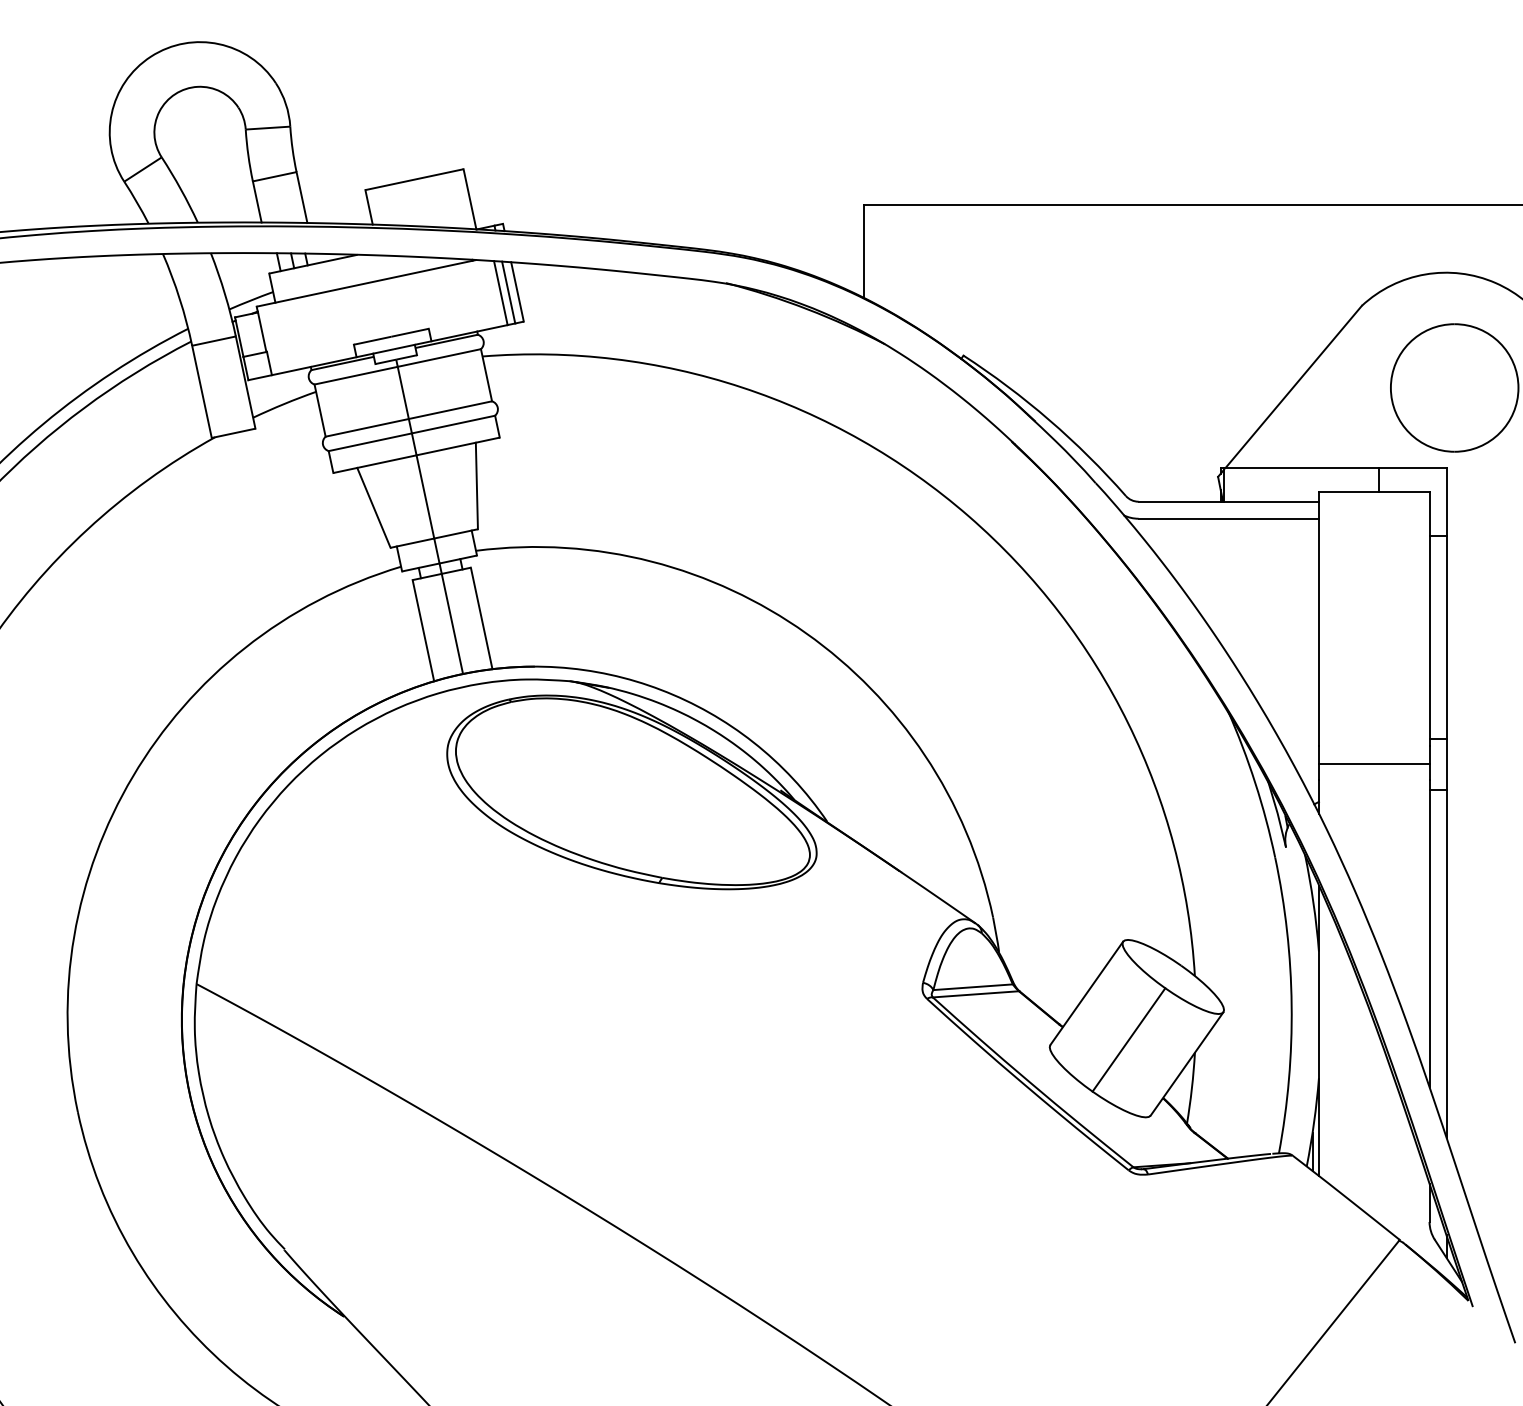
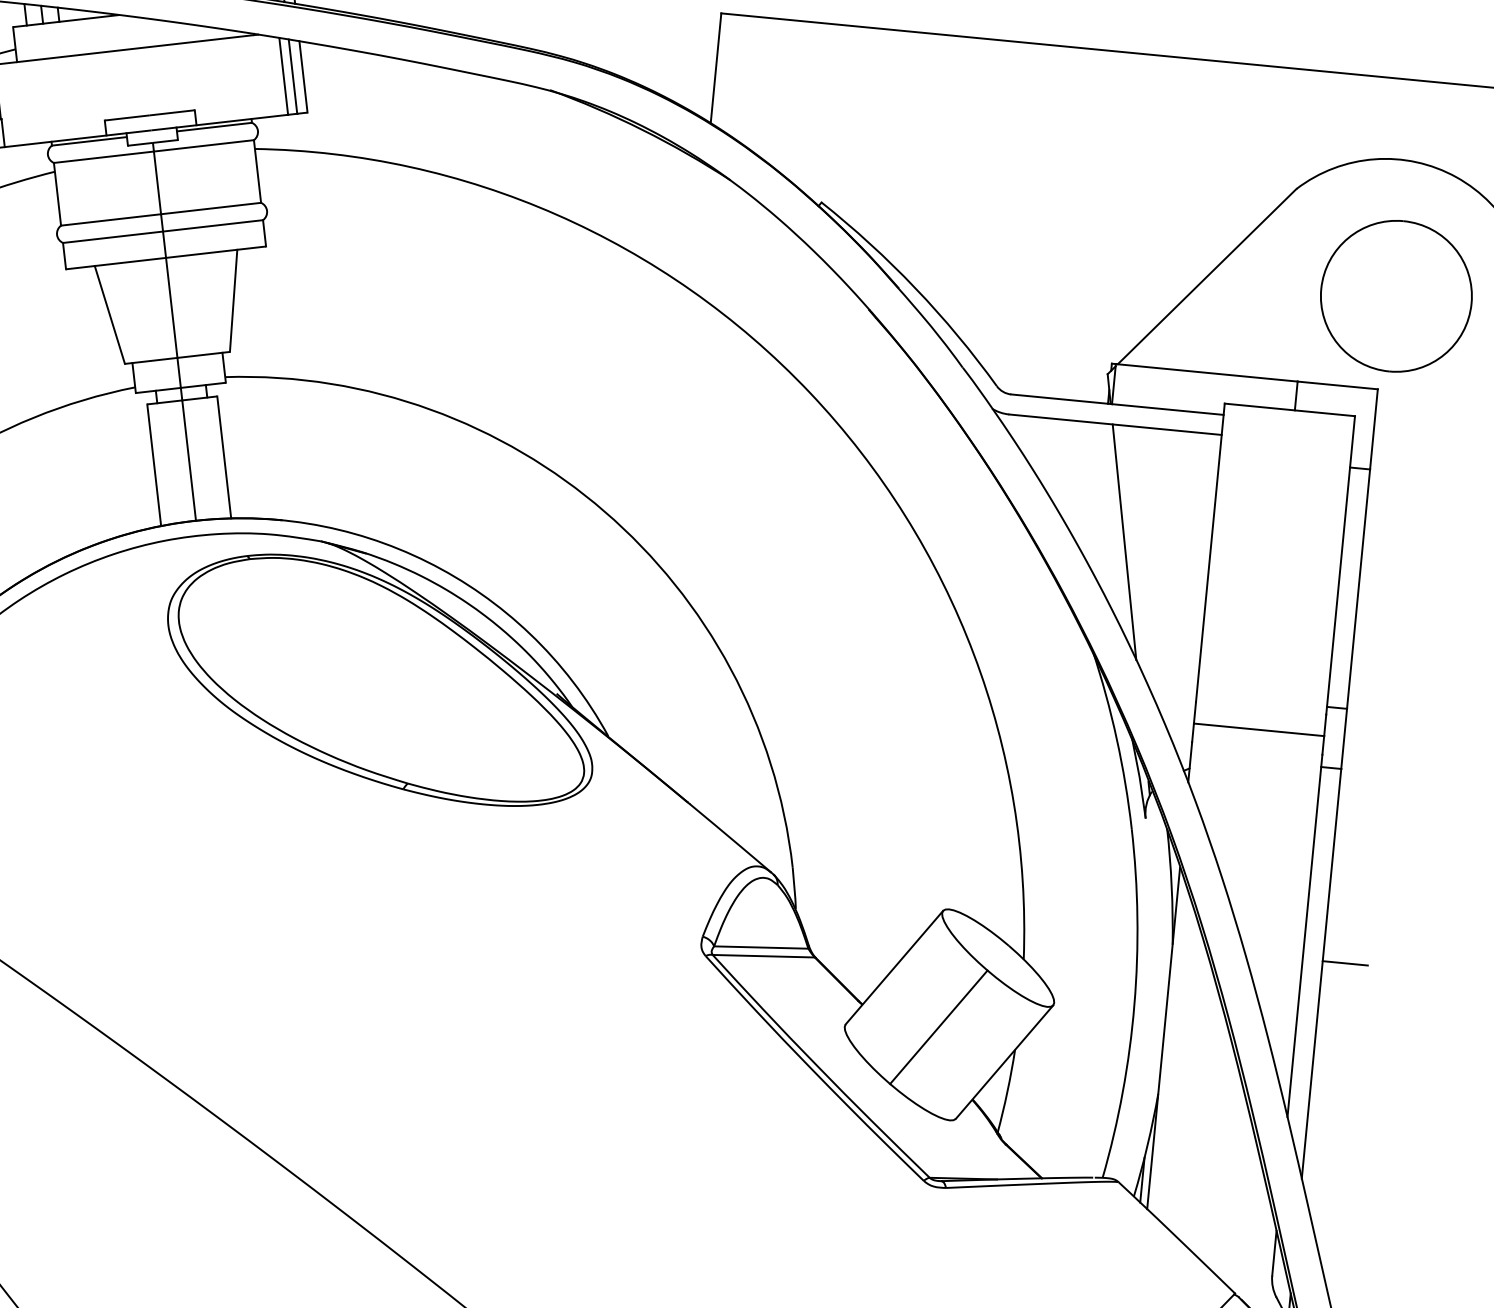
line: (1245, 616) -> (1124, 541), added
line: (1465, 953) -> (1345, 963), added

